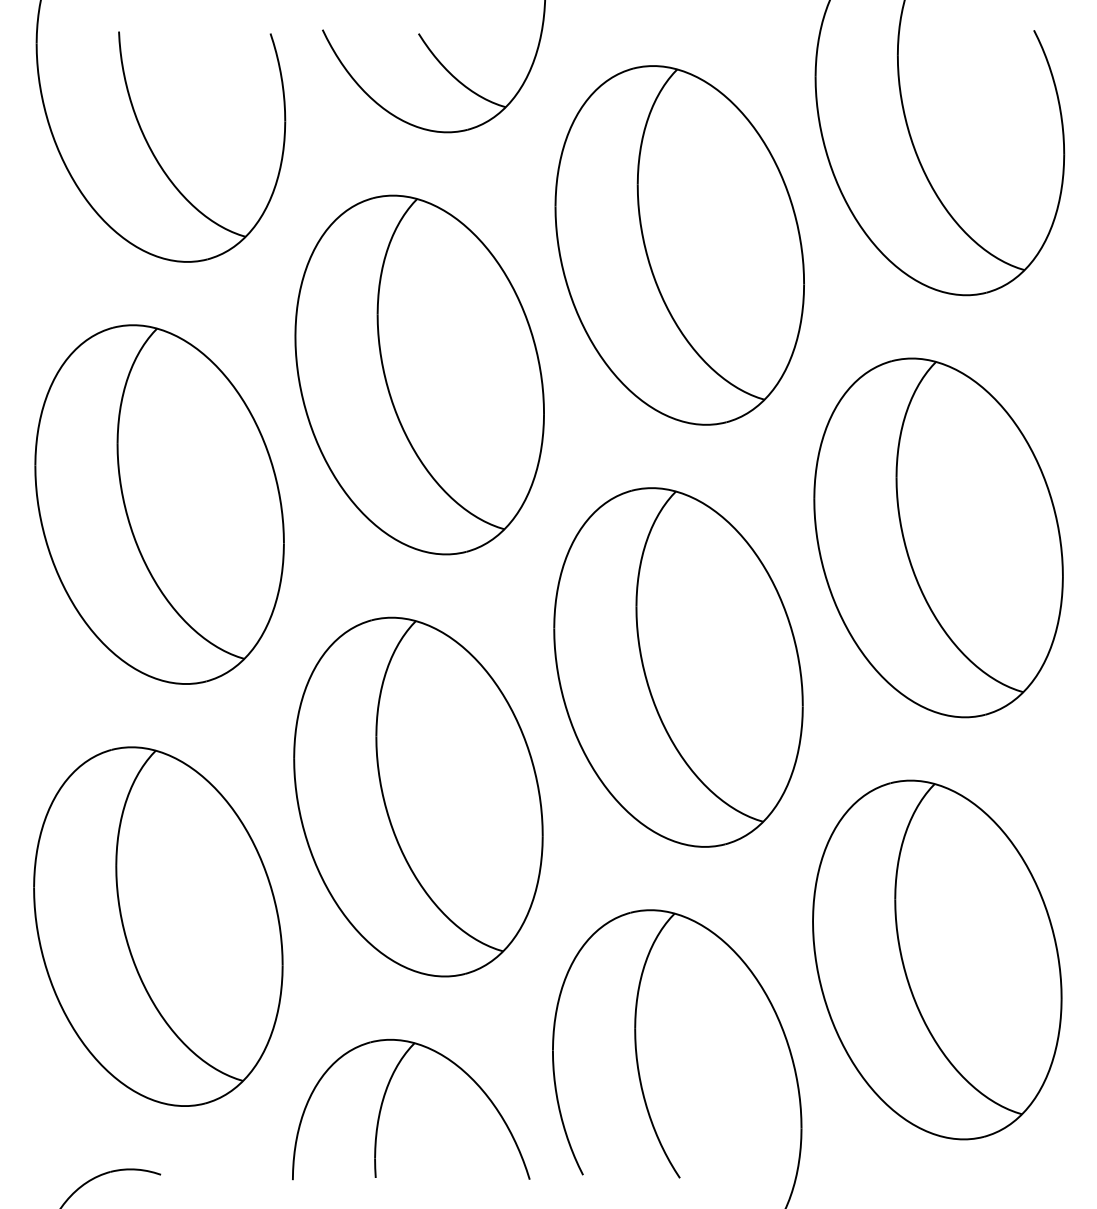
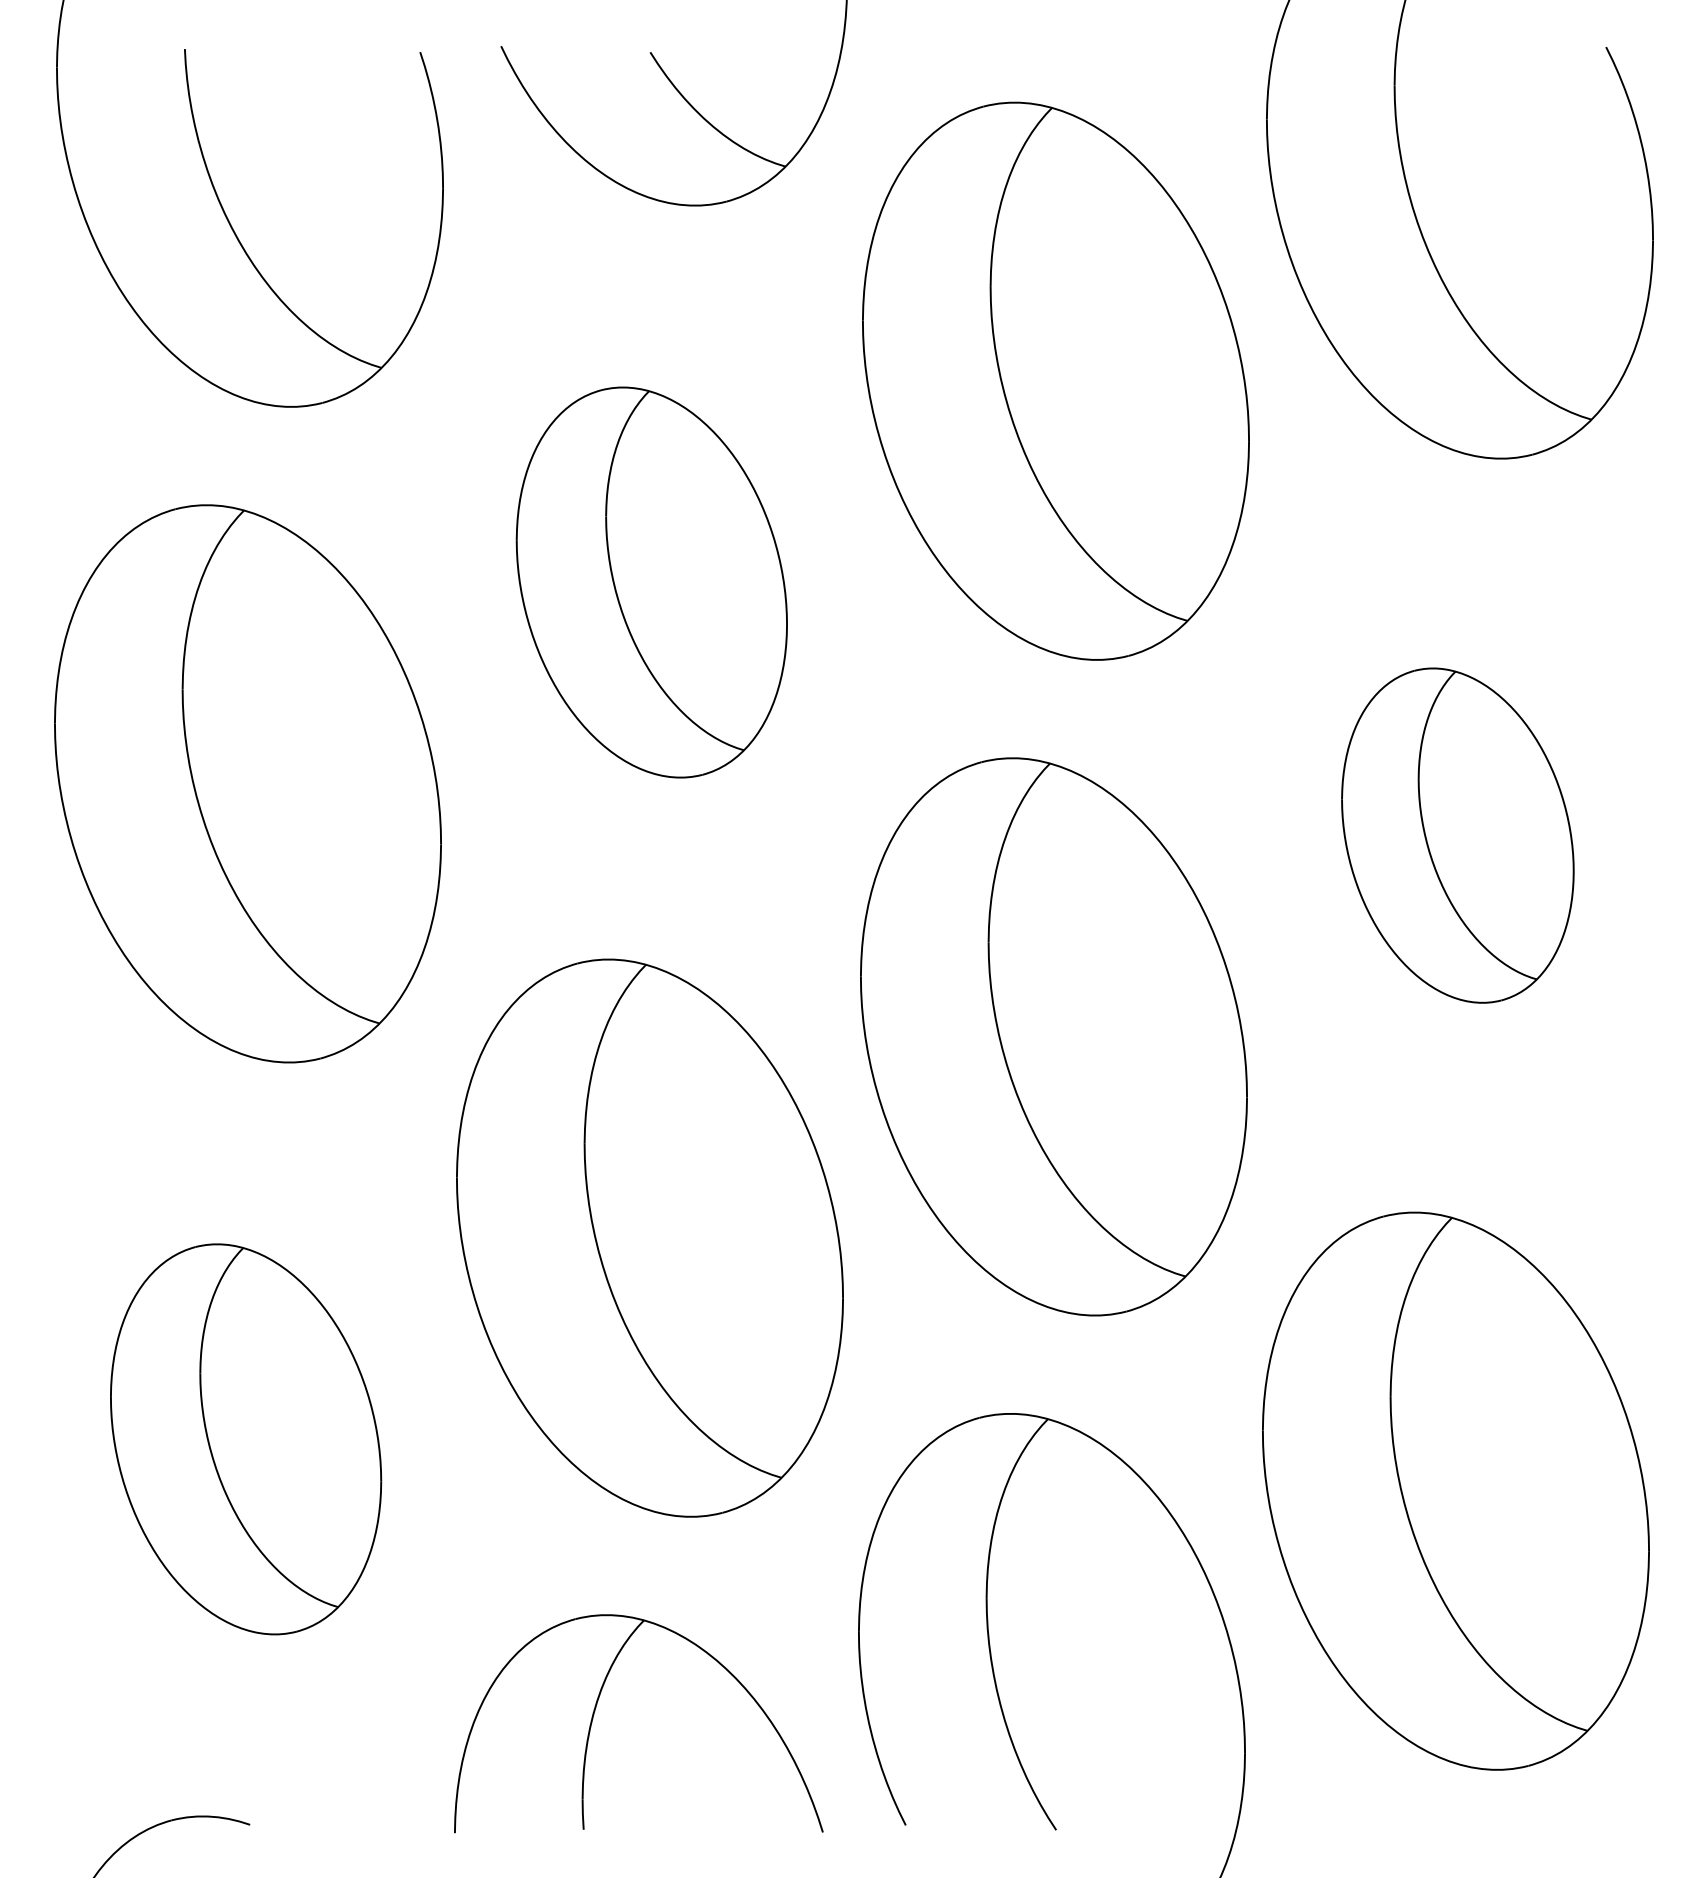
part: (419, 374) -> (651, 581), size x0.7
part: (938, 537) -> (1457, 834), size x0.6
part: (158, 926) -> (246, 1439), size x0.7

